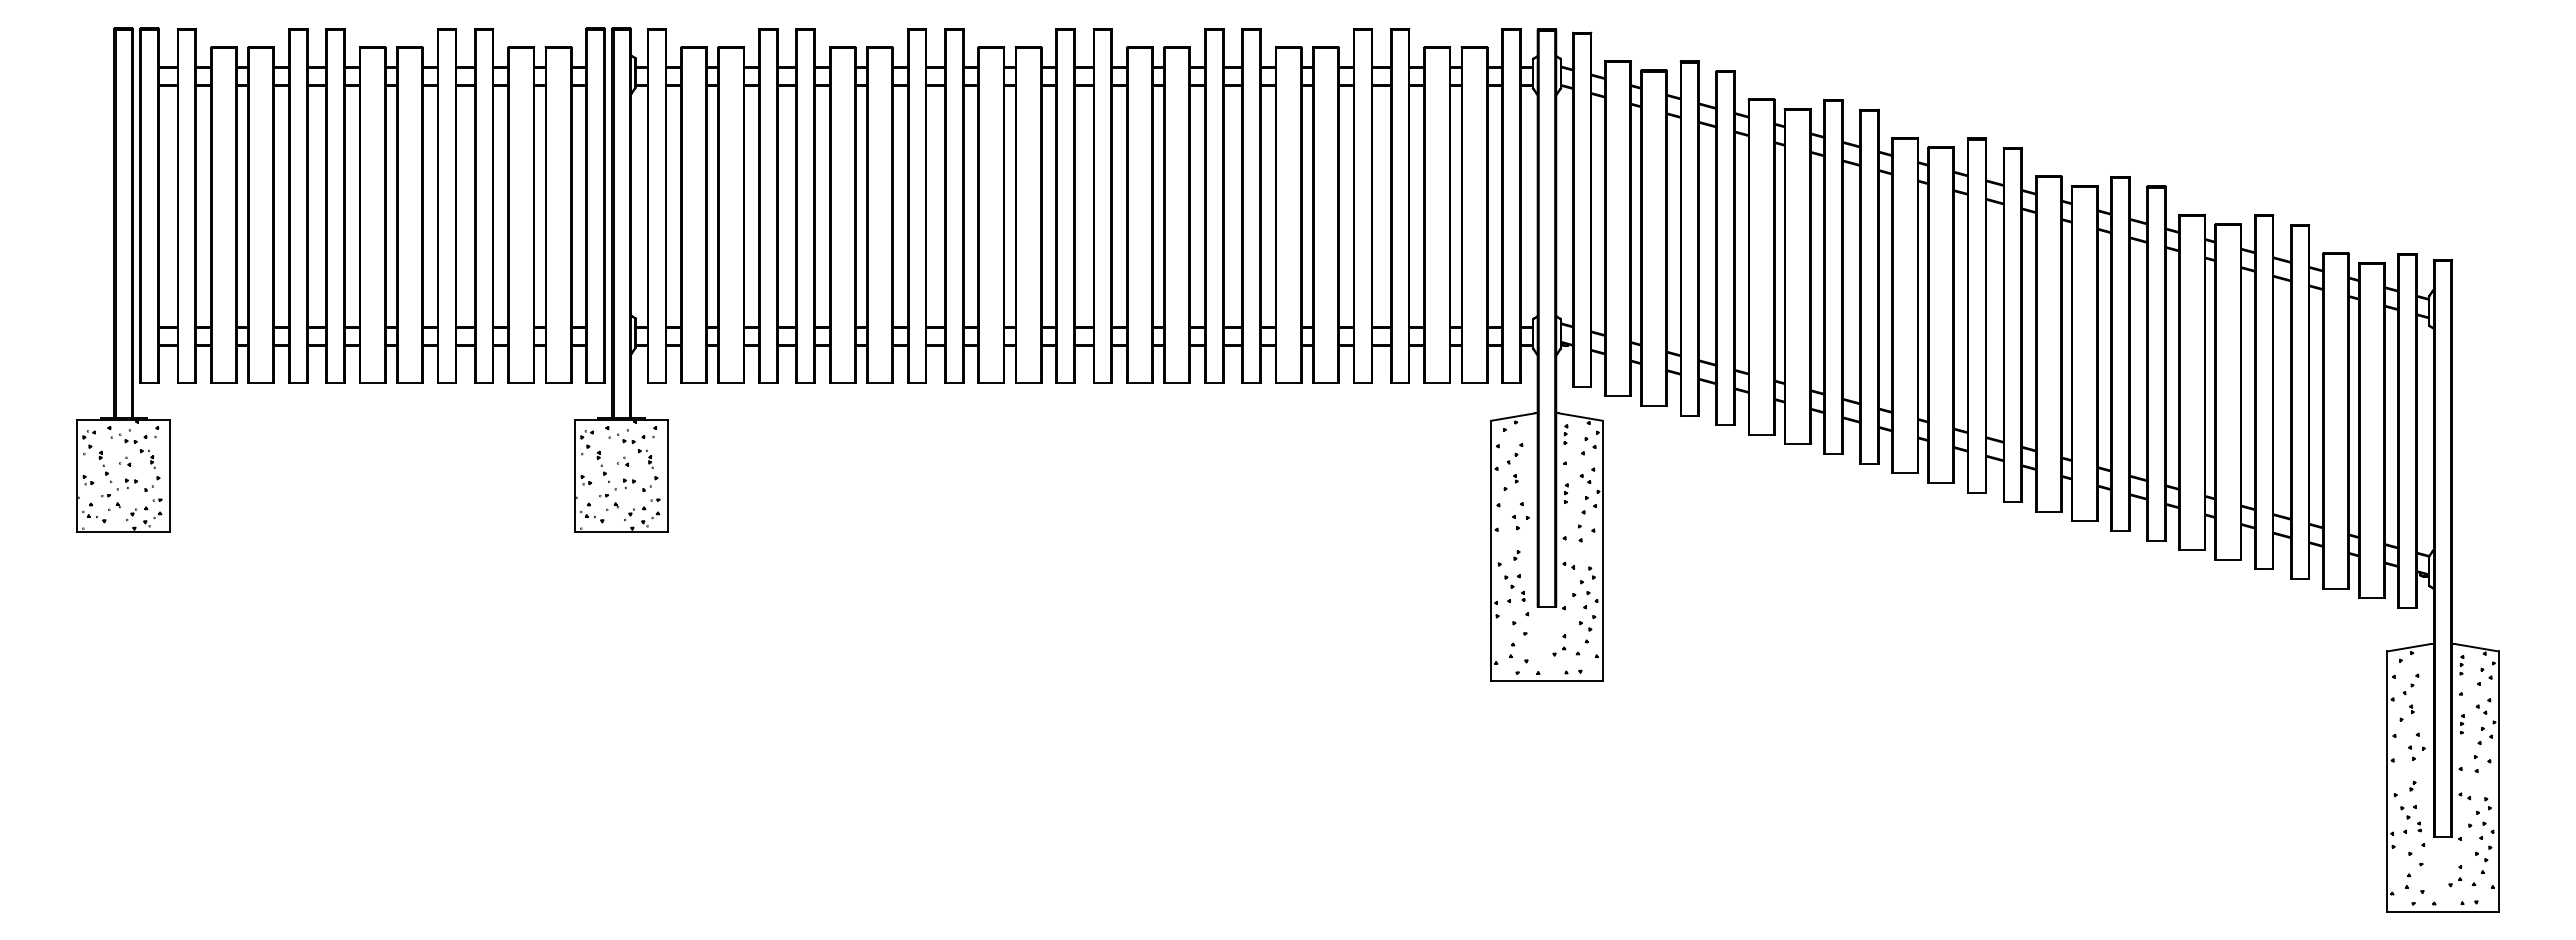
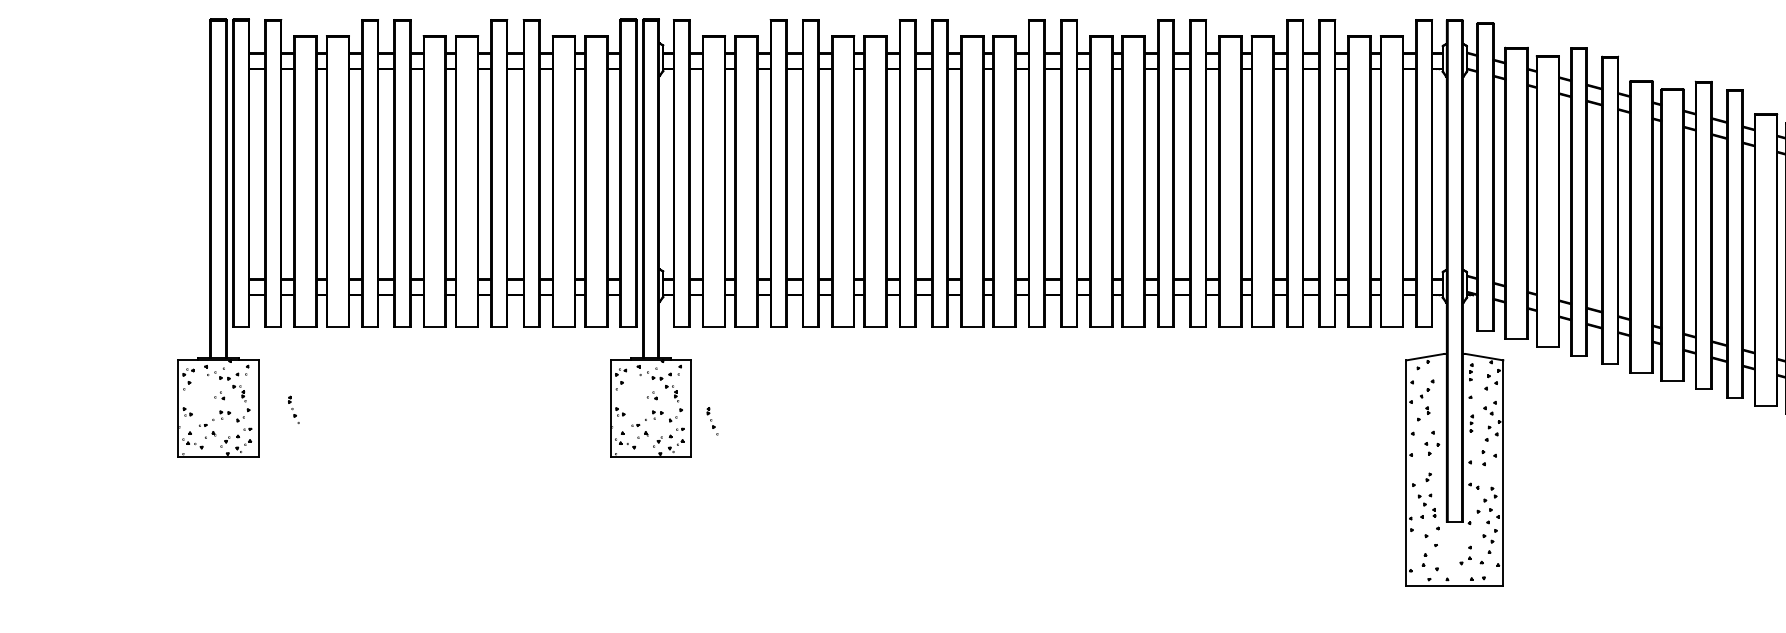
part: (105, 466) -> (293, 409), moved
part: (603, 466) -> (712, 420), moved

